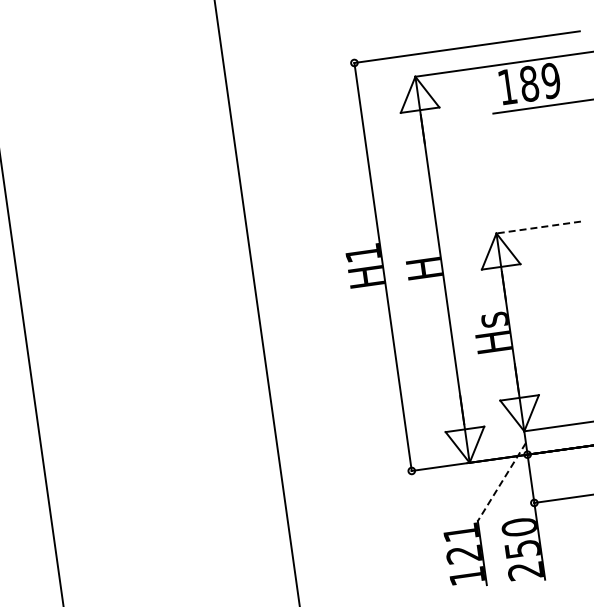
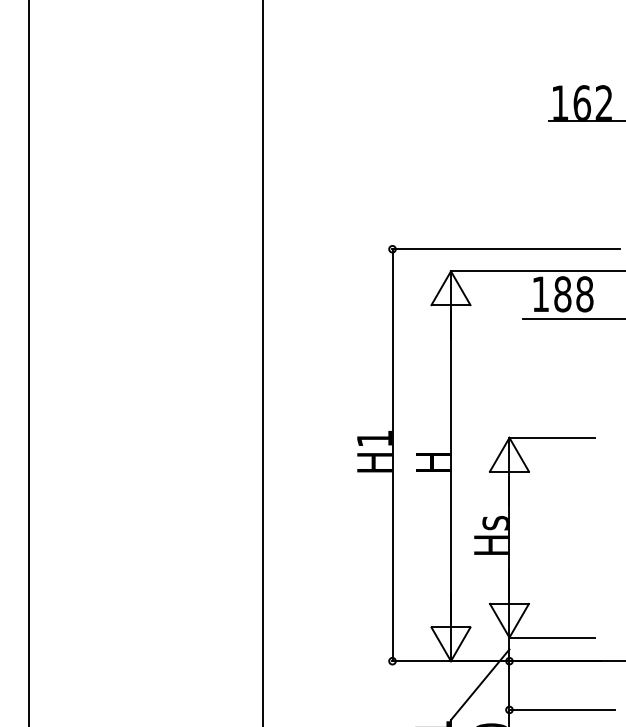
text: (550, 81) -> (584, 294), 189 -> 188
line: (539, 227) -> (552, 437), dashed -> solid
line: (502, 481) -> (480, 684), dashed -> solid

